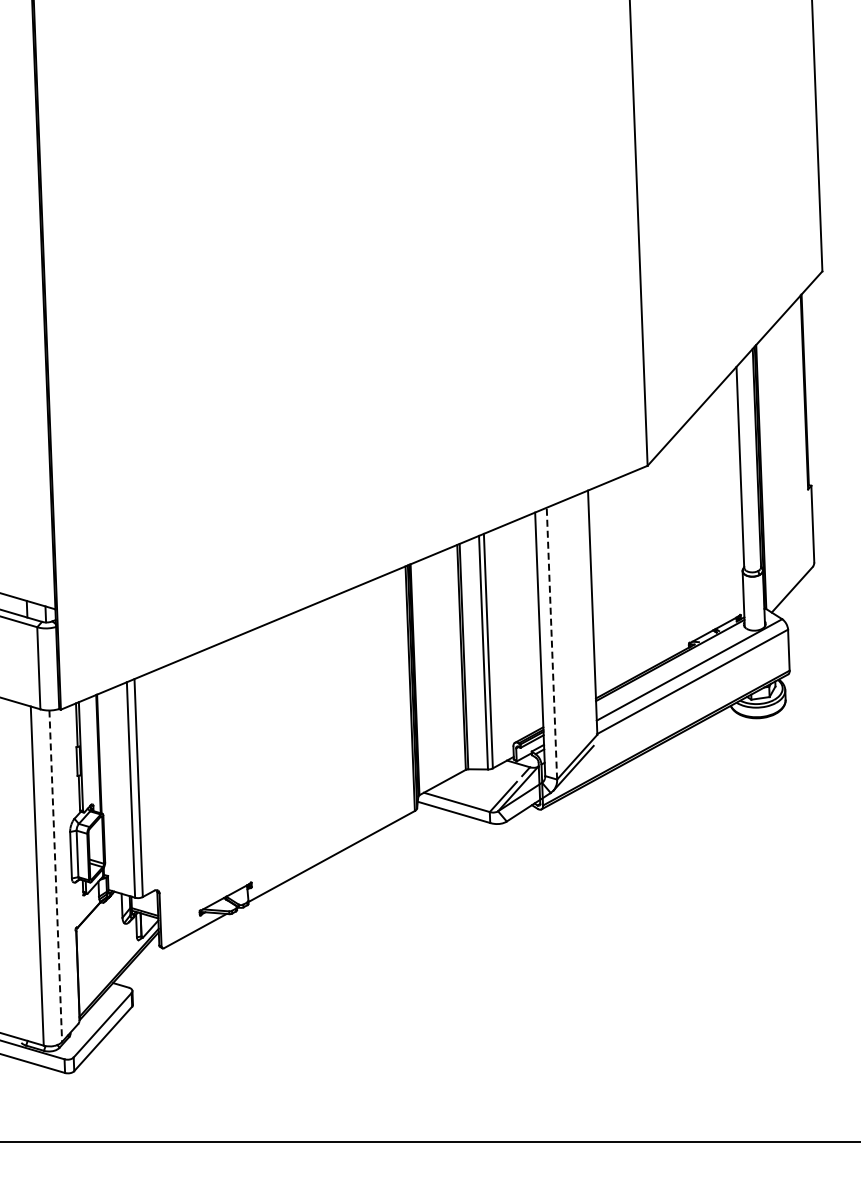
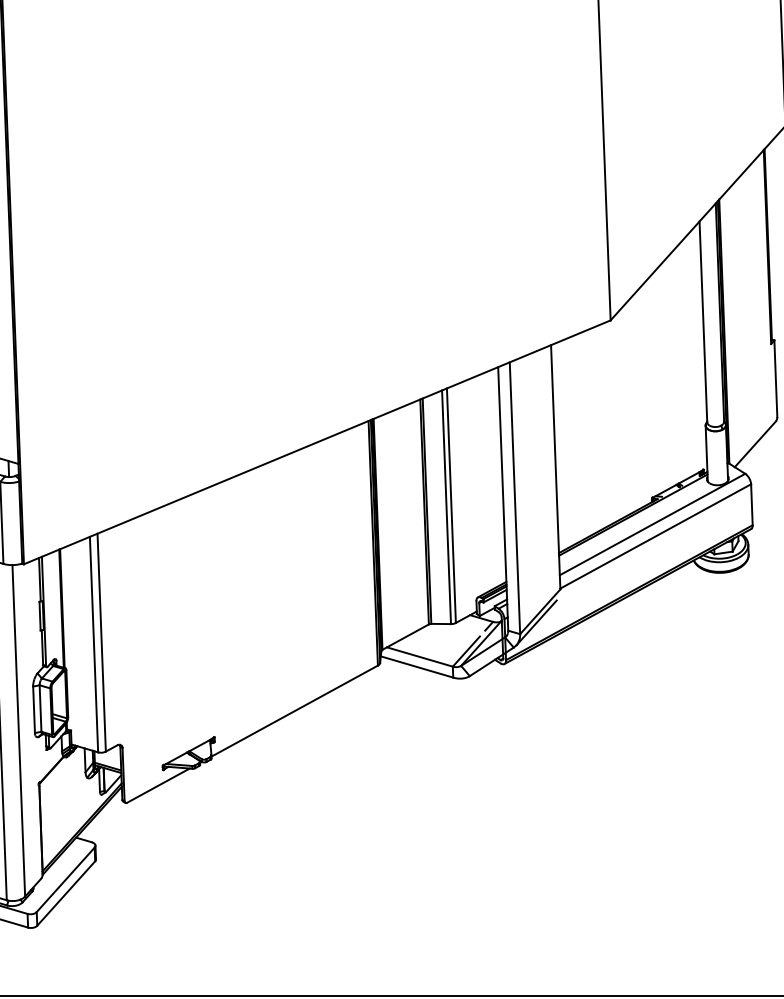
line: (551, 643) -> (514, 498), dashed -> solid
line: (55, 876) -> (18, 731), dashed -> solid

